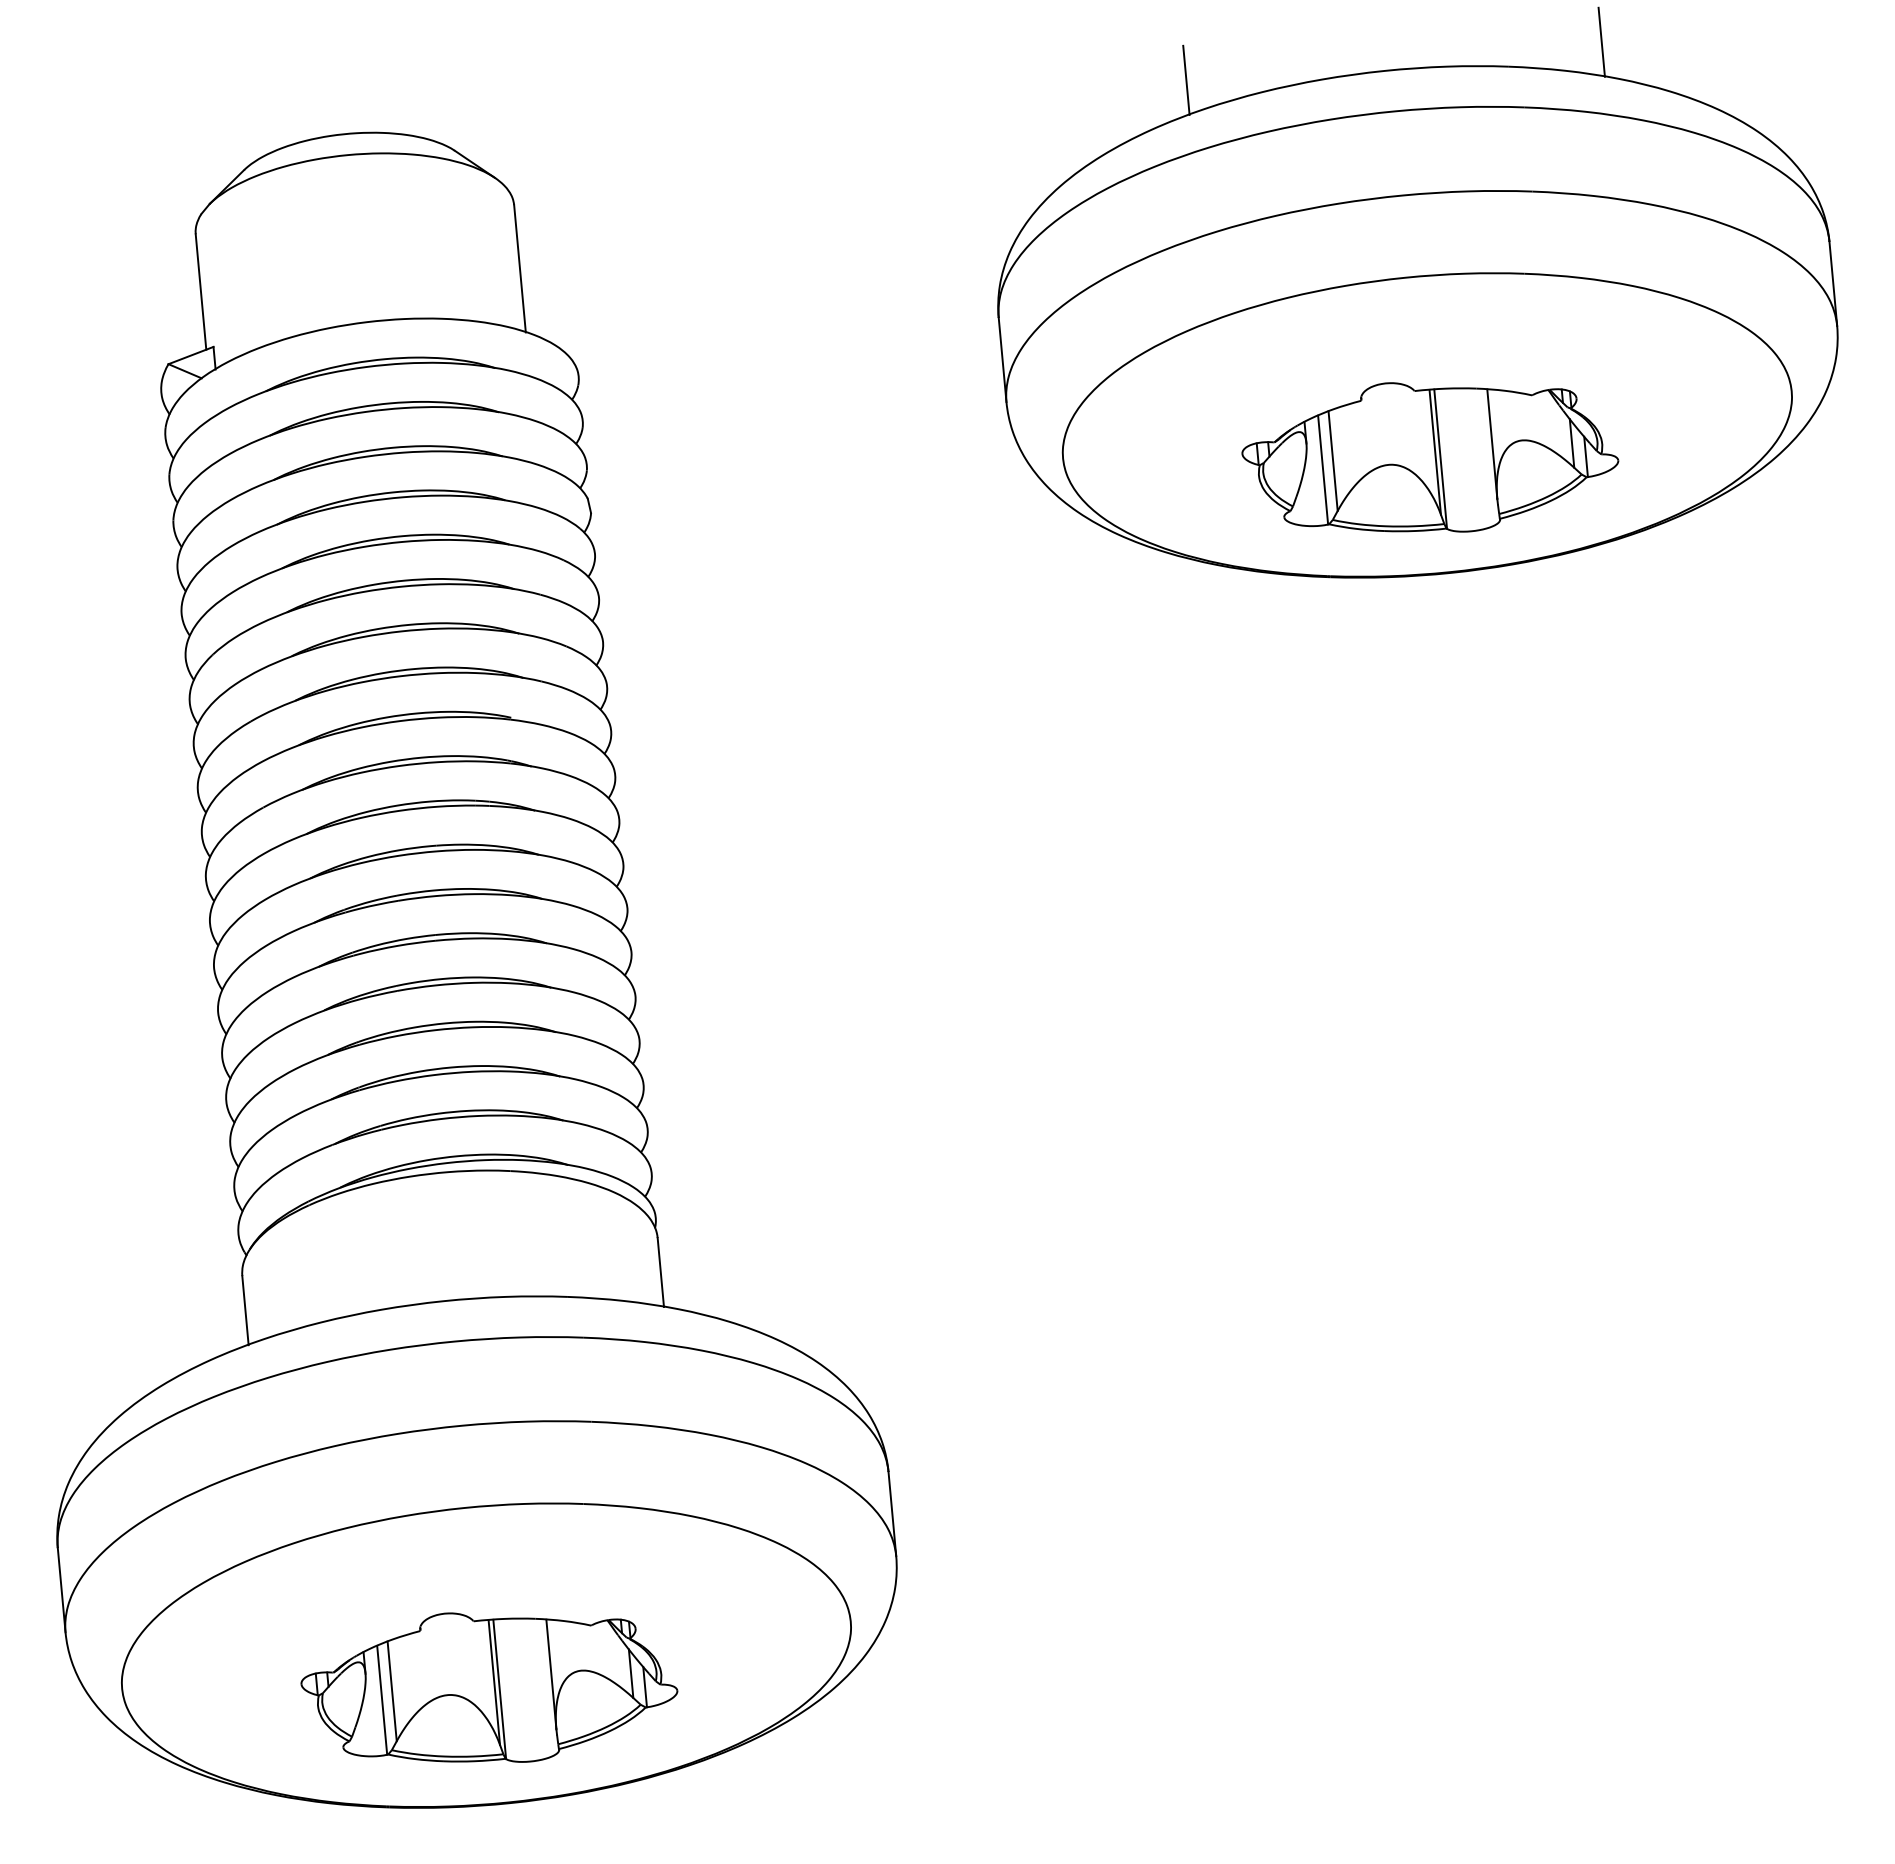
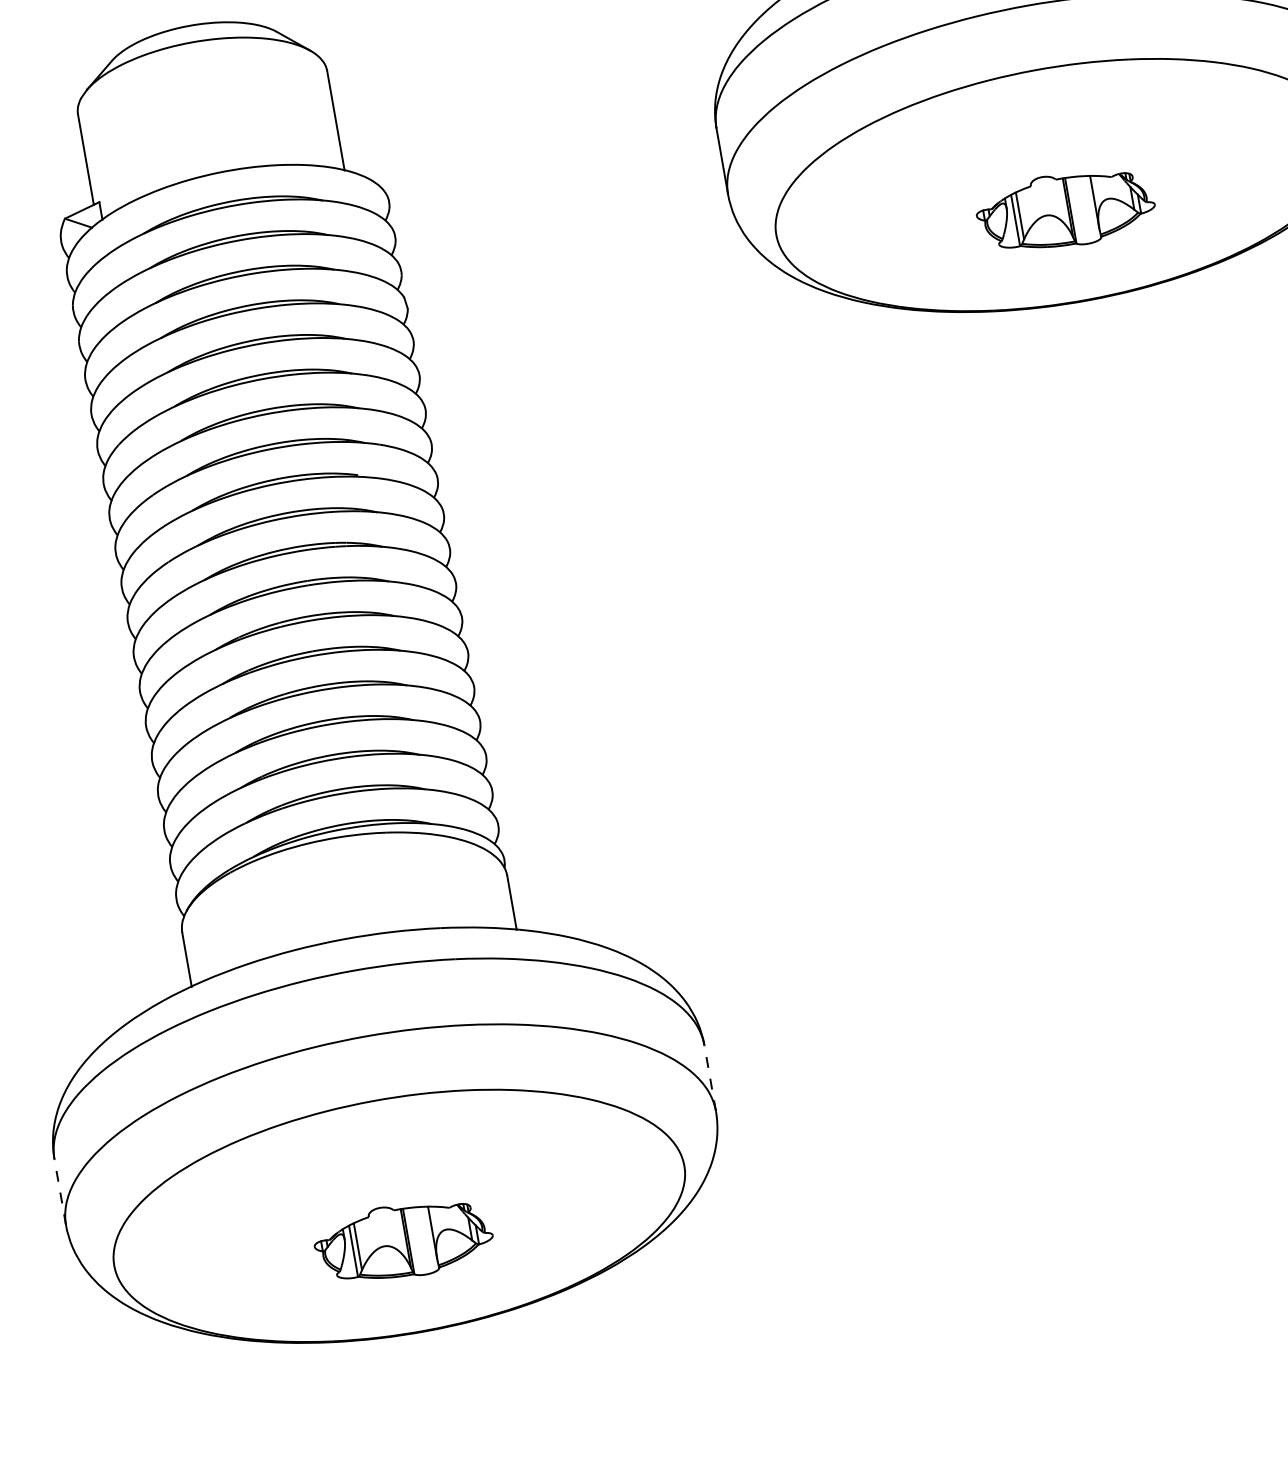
part: (1430, 457) -> (1065, 210), size x0.6
line: (892, 1513) -> (710, 1077), solid -> dashed
line: (61, 1589) -> (60, 1191), solid -> dashed
part: (489, 1687) -> (403, 1241), size x0.6

